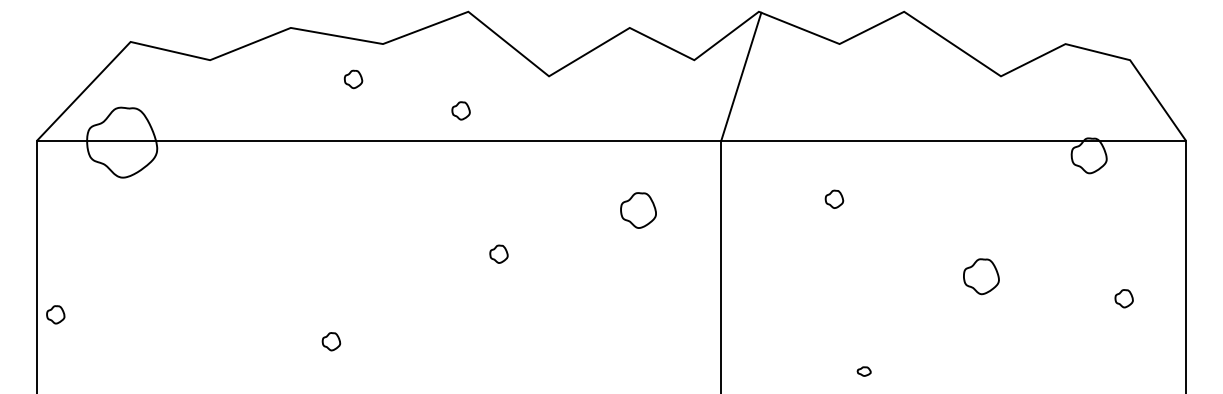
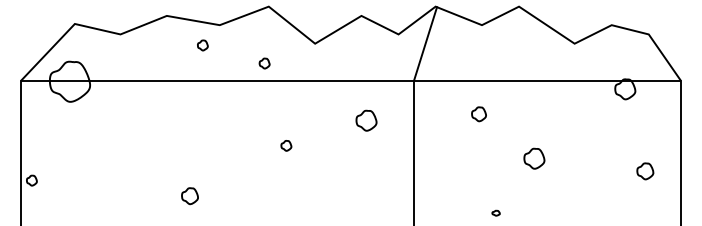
part: (833, 199) -> (478, 114), size x1.4
part: (981, 276) -> (534, 158), moved
part: (1124, 298) -> (645, 171), size x1.6
part: (331, 340) -> (190, 195), size x1.6

